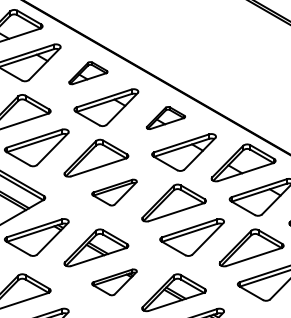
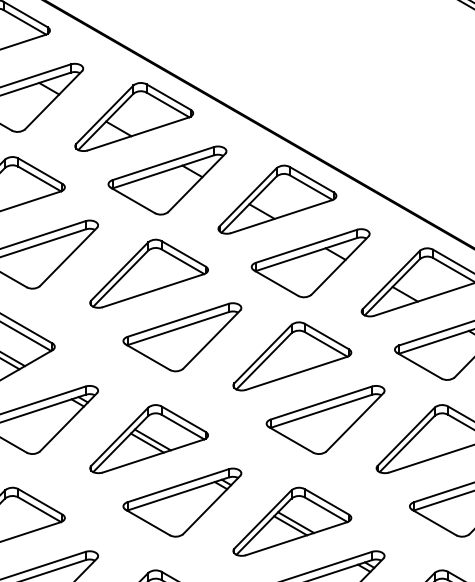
part: (88, 72) -> (134, 115), size x1.67
part: (165, 117) -> (276, 198), size x1.67
part: (114, 192) -> (182, 336), size x1.43
part: (114, 282) -> (182, 502), size x1.43

